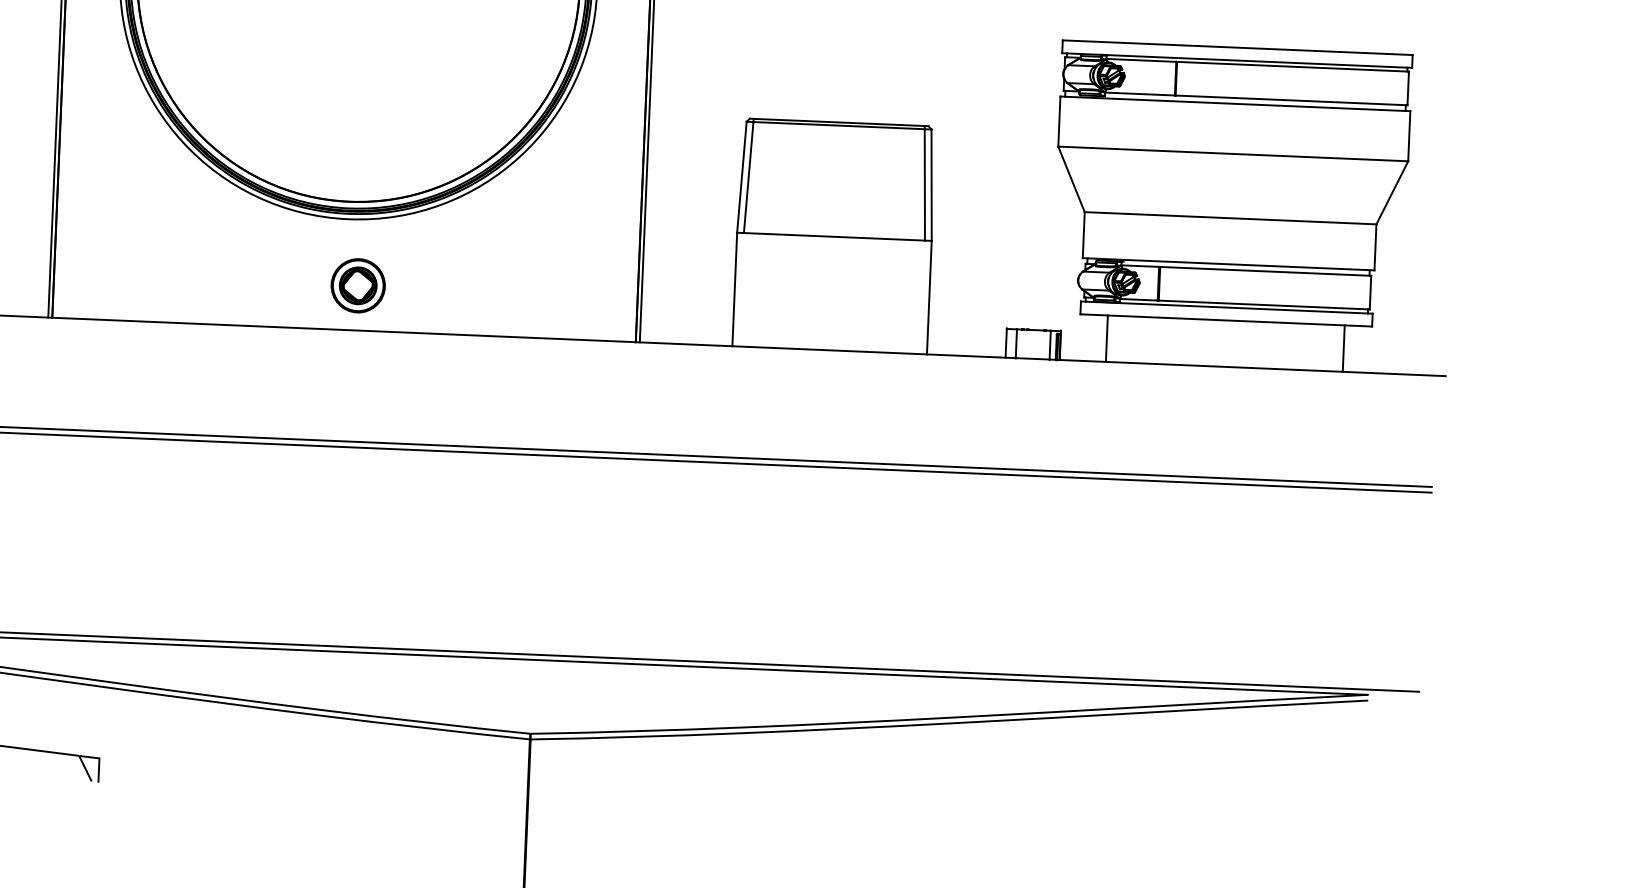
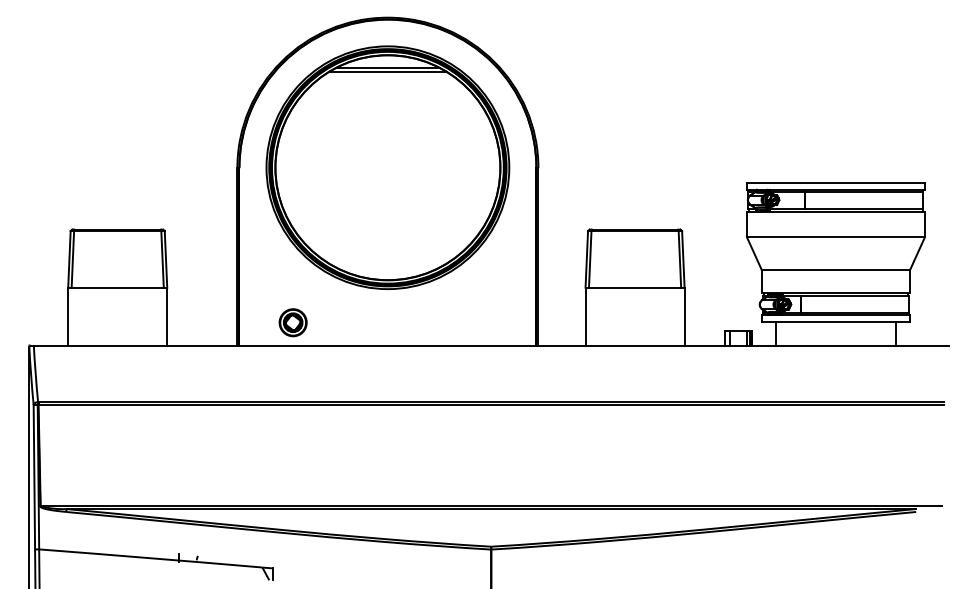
part: (356, 285) -> (292, 322), moved

